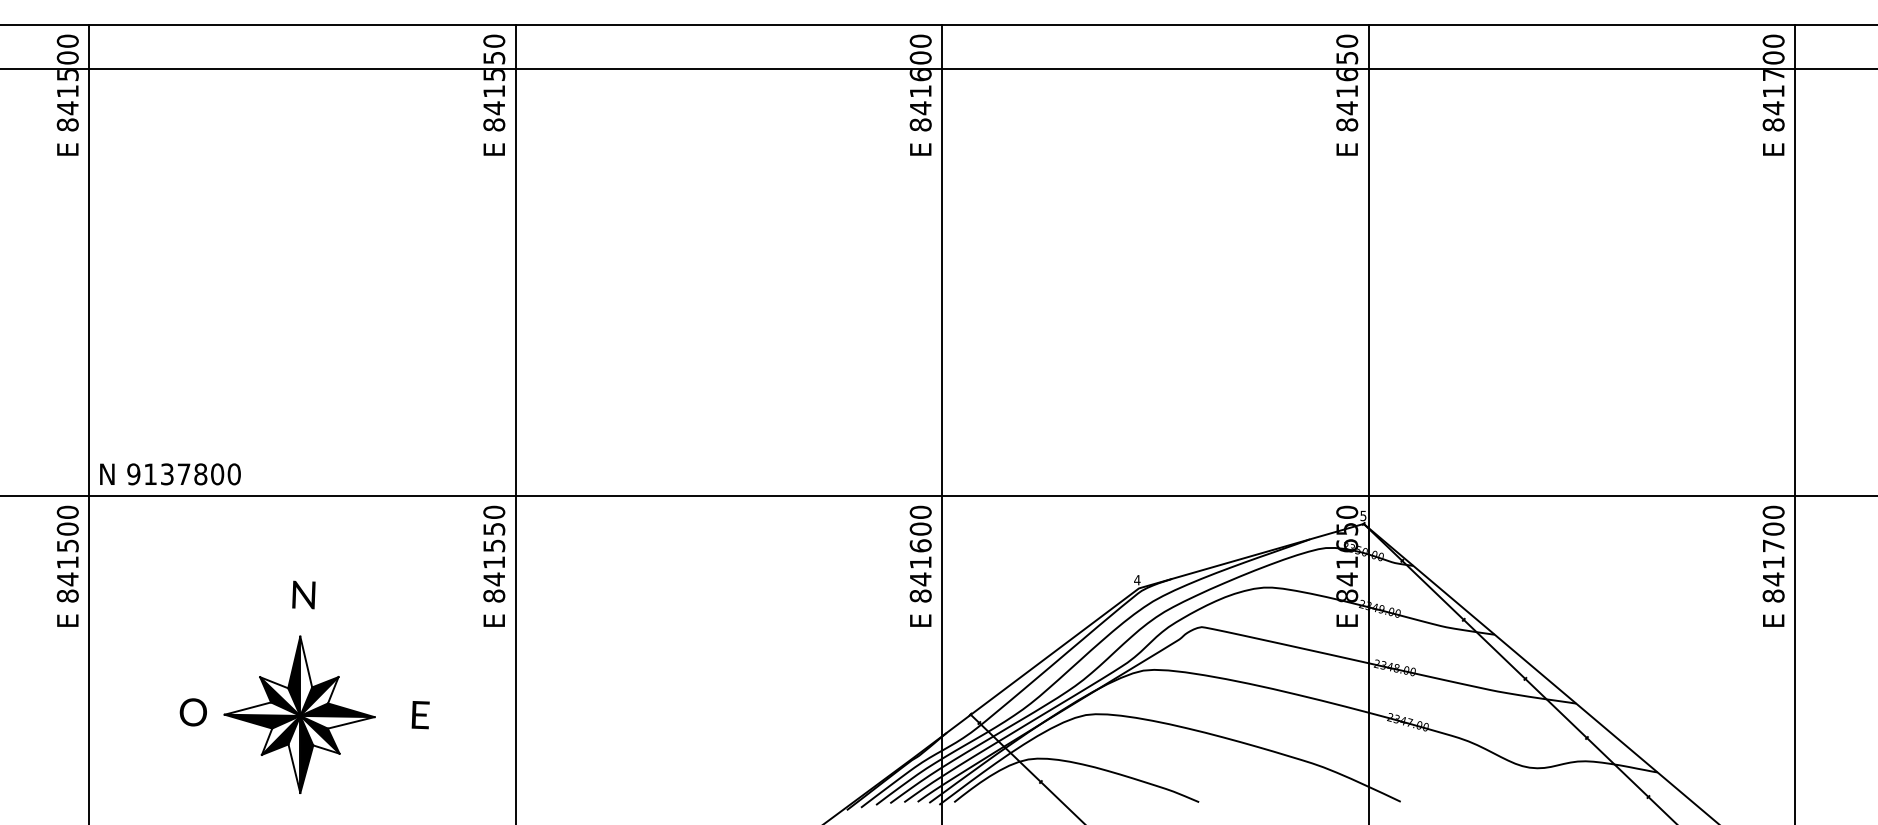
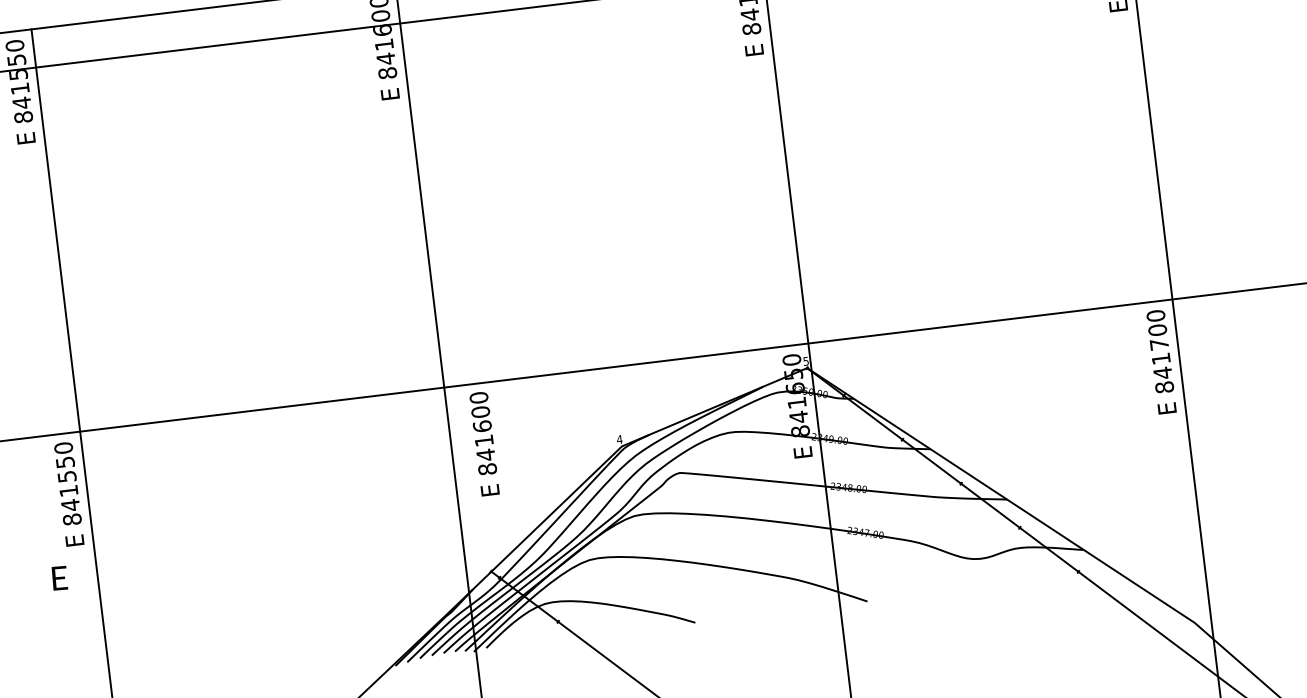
text: (920, 565) -> (484, 443), moved
text: (420, 715) -> (59, 578), moved

